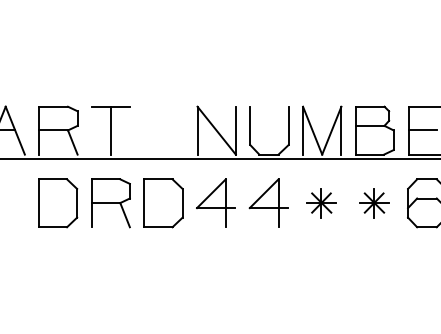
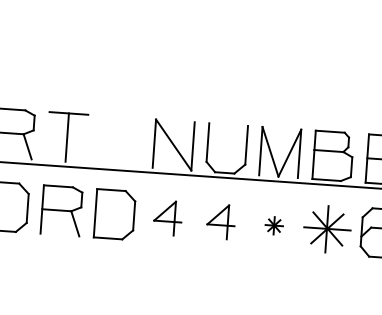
part: (215, 202) -> (167, 217), size x0.7
part: (268, 202) -> (220, 221), size x0.7
part: (321, 203) -> (274, 225), size x0.6
part: (374, 203) -> (327, 229), size x1.6

